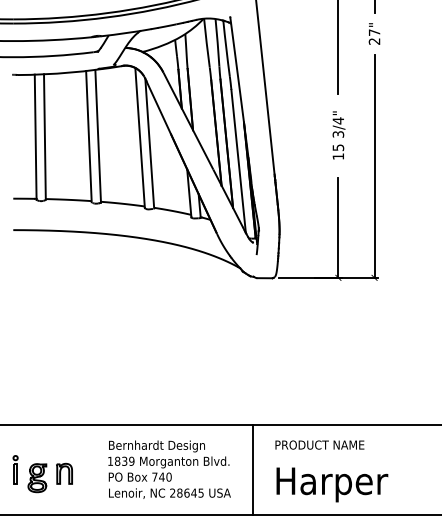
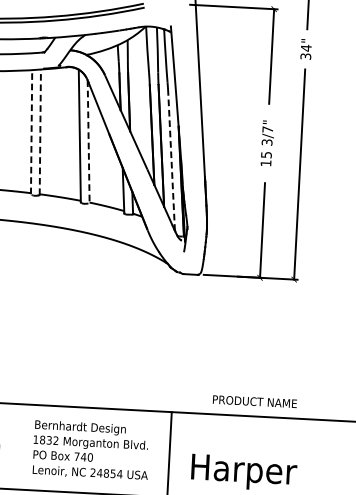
text: (374, 36) -> (306, 51), 27" -> 34"
text: (337, 120) -> (266, 129), 3/4" -> 3/7"
line: (98, 135) -> (40, 131), solid -> dashed
line: (88, 136) -> (31, 132), solid -> dashed
line: (149, 144) -> (88, 142), solid -> dashed
line: (238, 161) -> (171, 163), solid -> dashed
text: (319, 444) -> (254, 401), moved
text: (131, 460) -> (55, 439), 1839 -> 1832
text: (190, 492) -> (109, 473), 28645 -> 24854

